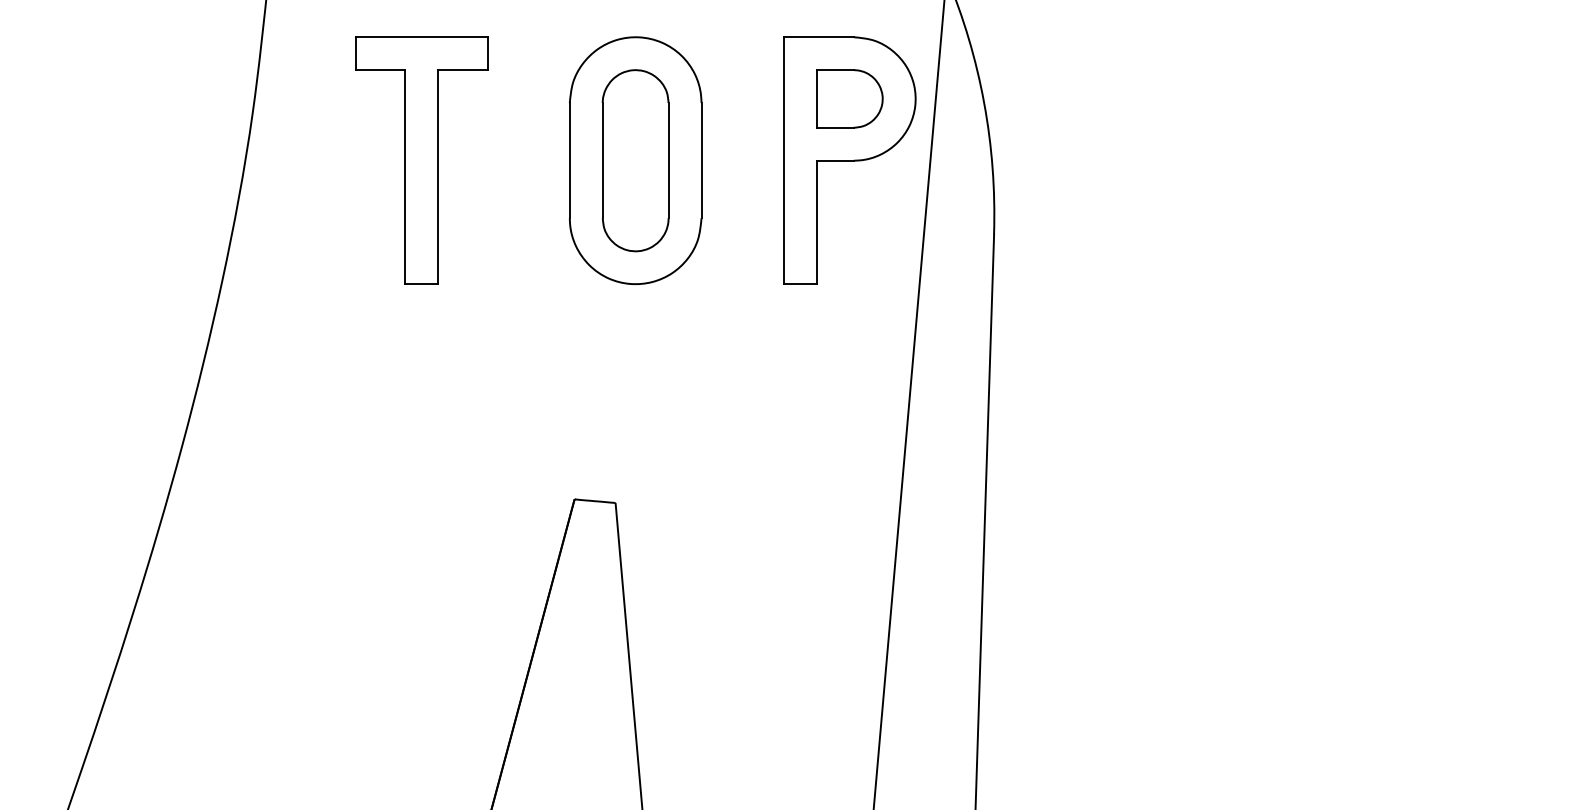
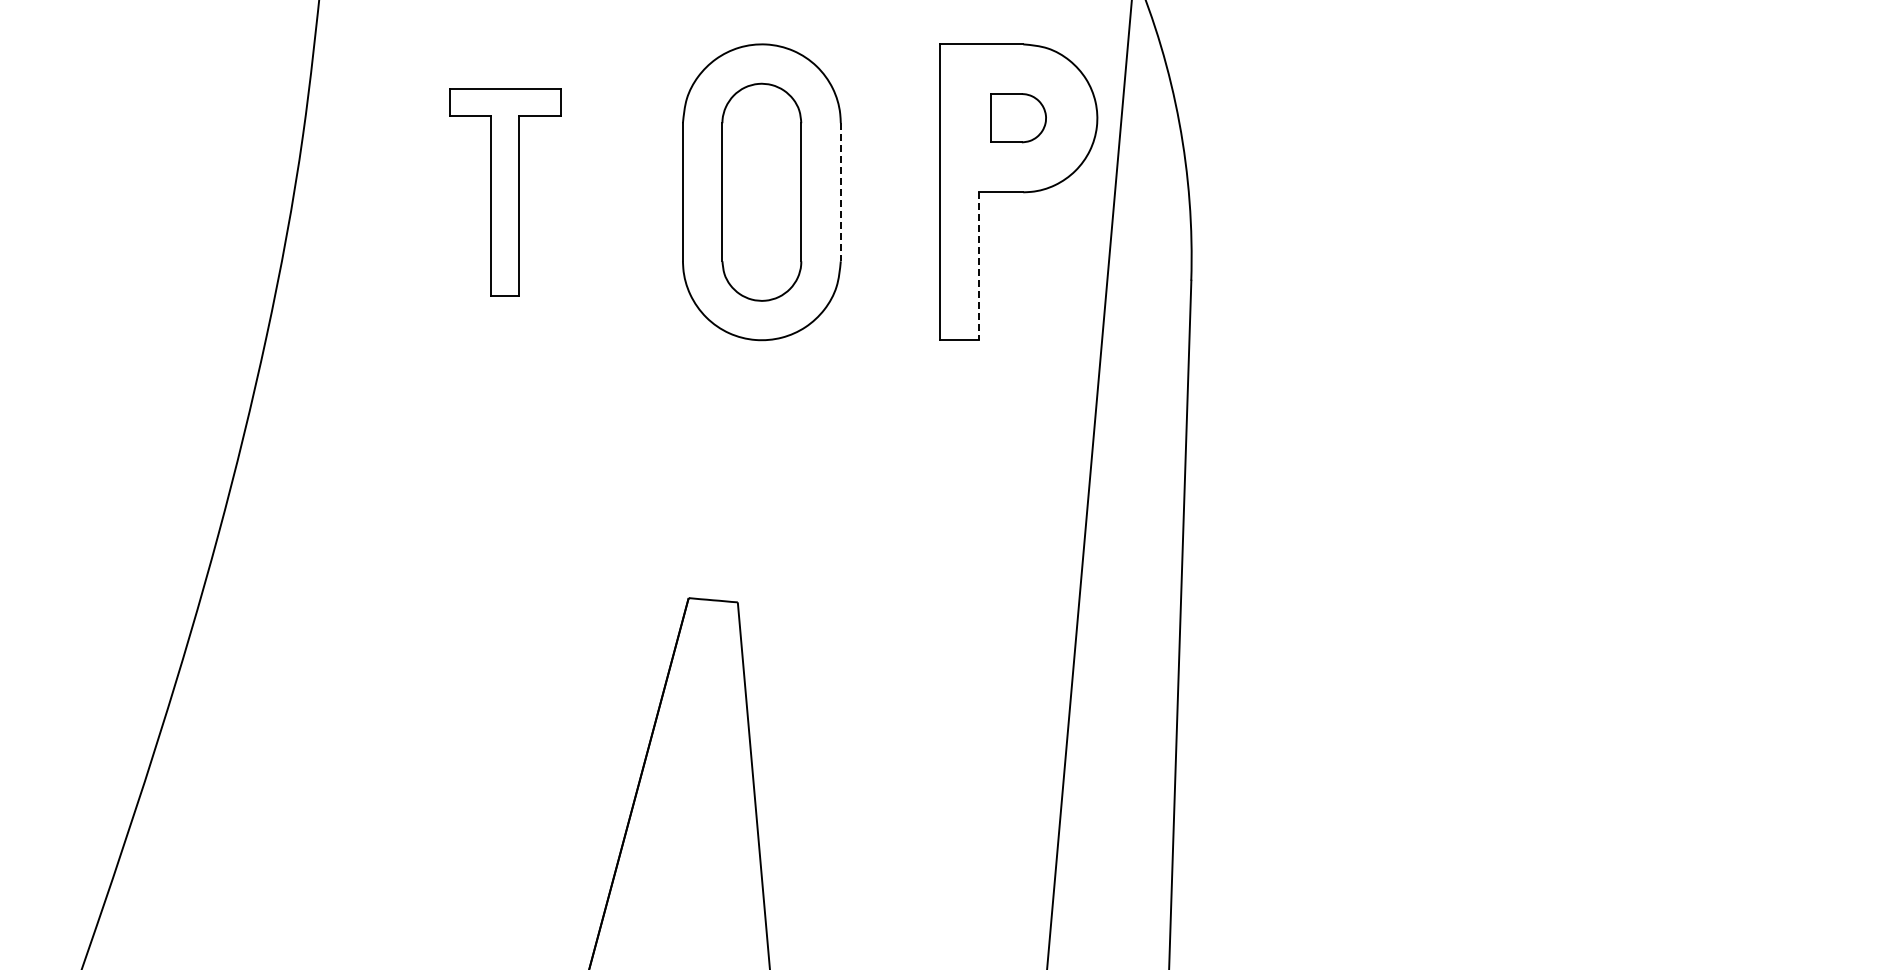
part: (849, 98) -> (1018, 117), size x0.7
part: (420, 160) -> (504, 191), size x0.7
line: (701, 160) -> (840, 192), solid -> dashed
line: (816, 222) -> (978, 266), solid -> dashed

